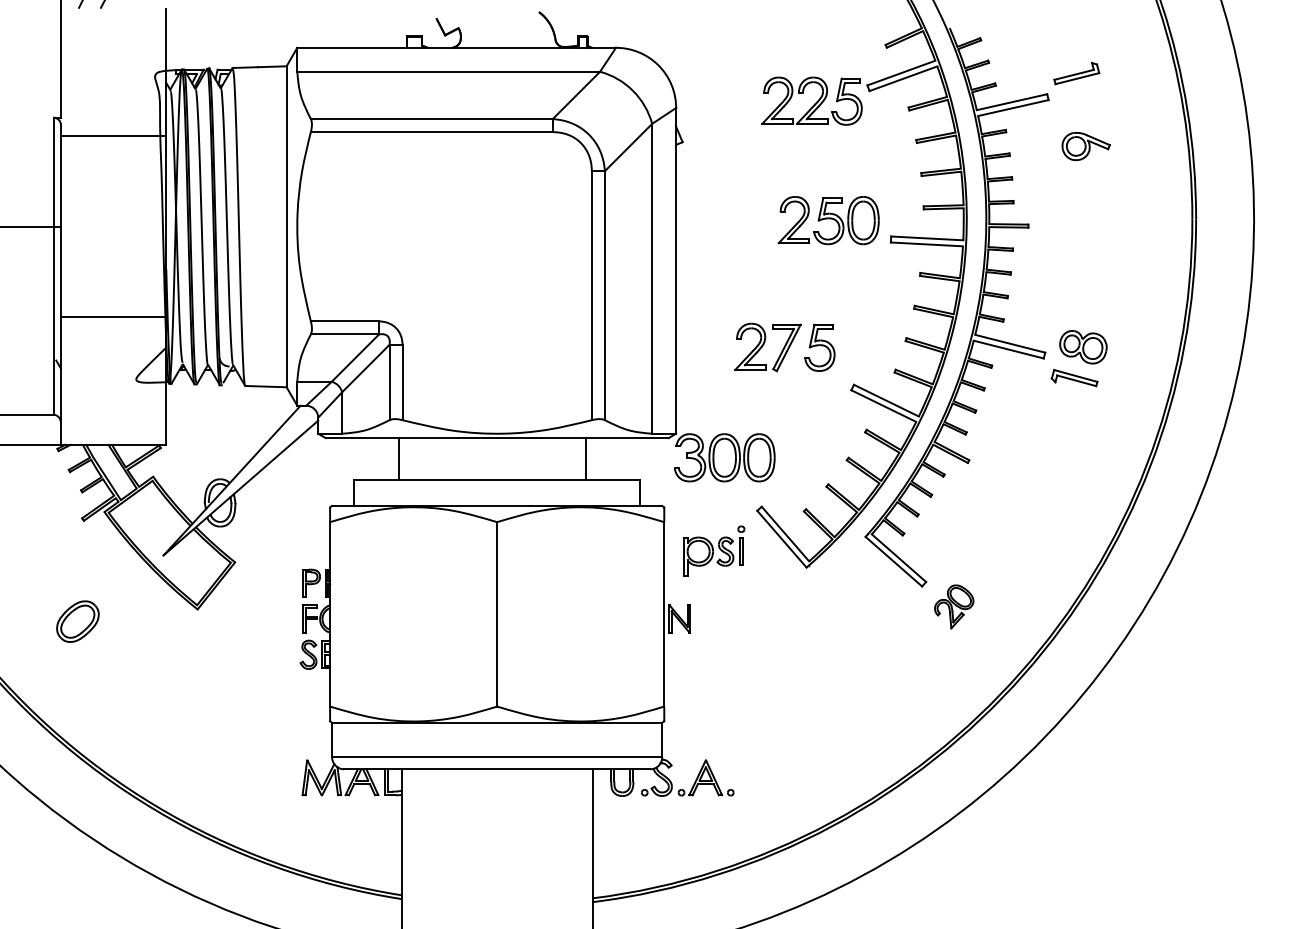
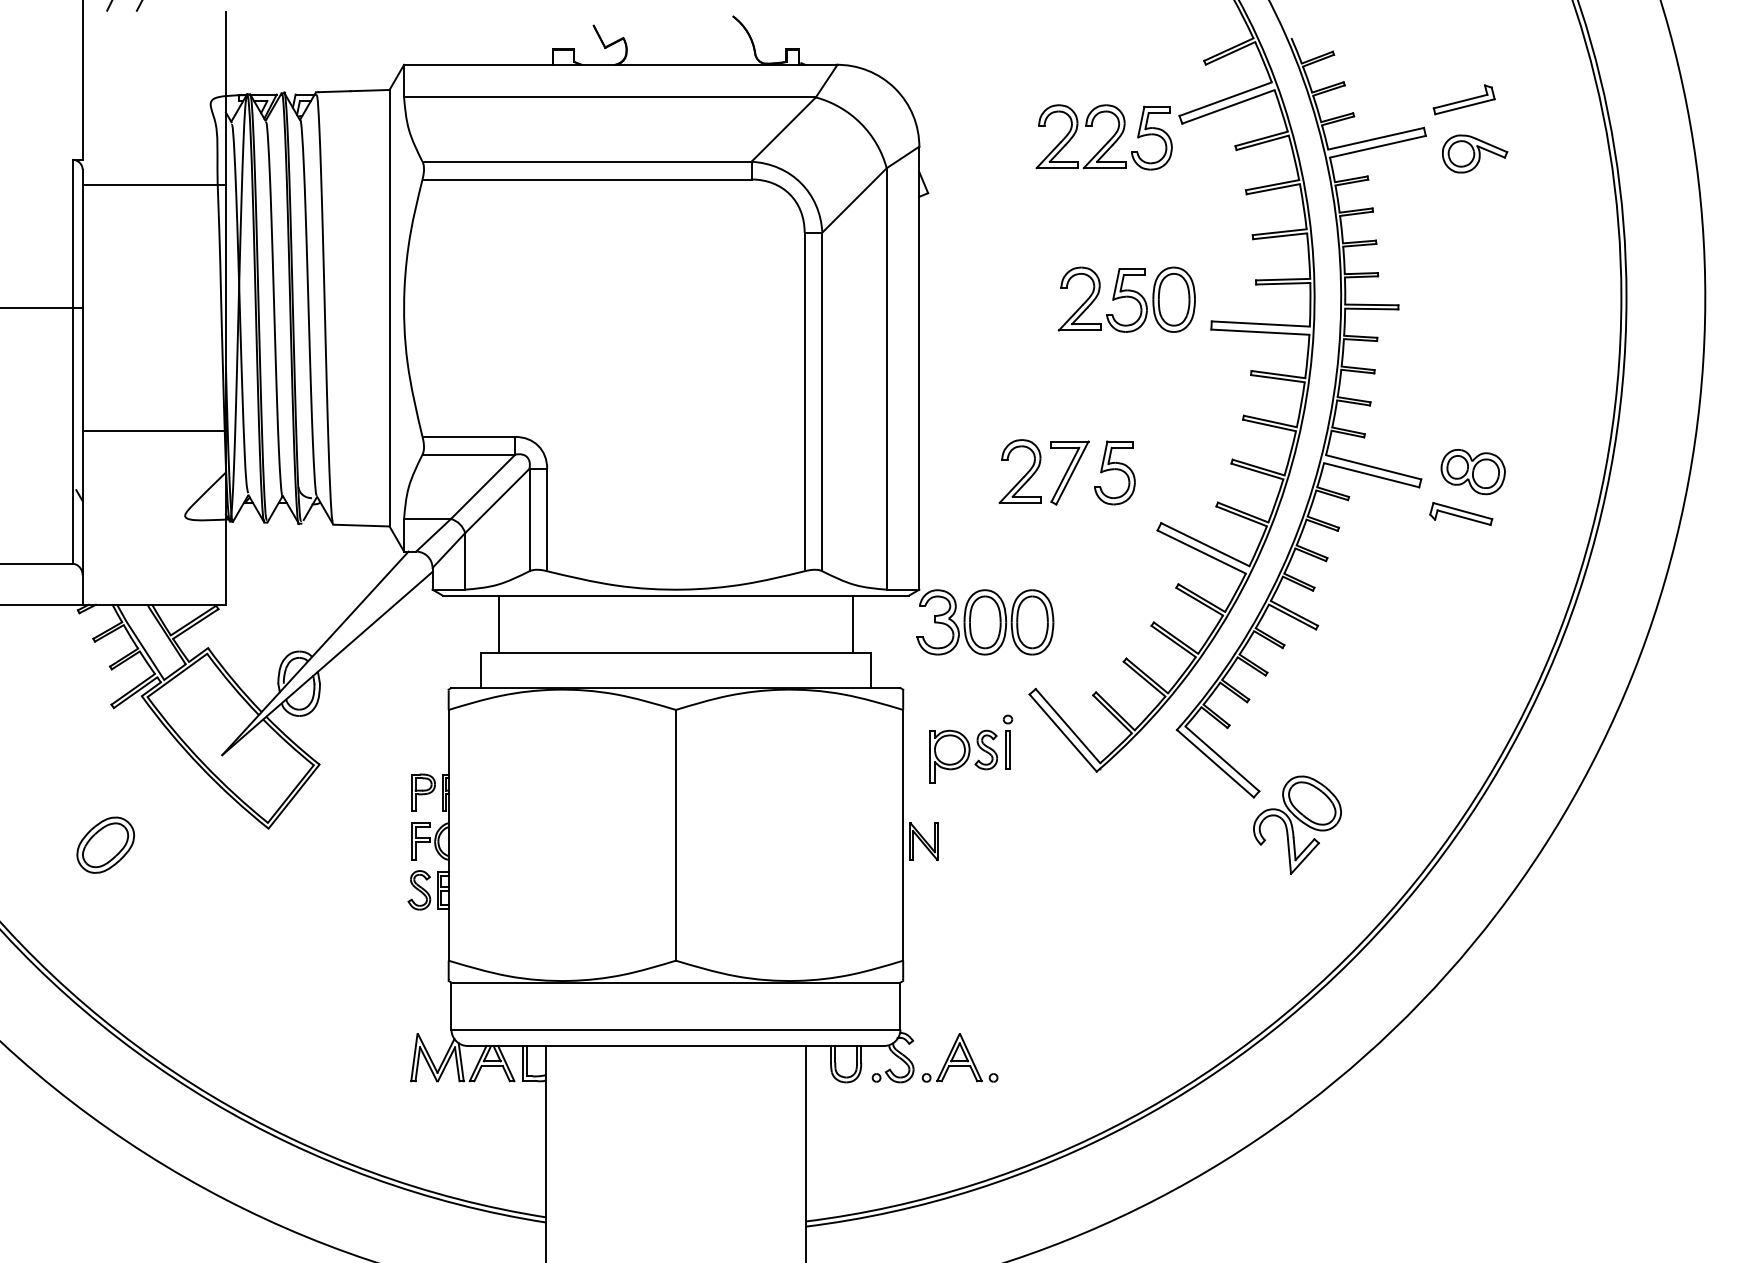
part: (1086, 146) -> (1475, 153), moved
line: (399, 458) -> (498, 623), moved
line: (586, 458) -> (853, 623), moved
part: (954, 606) -> (1297, 824), size x1.67

